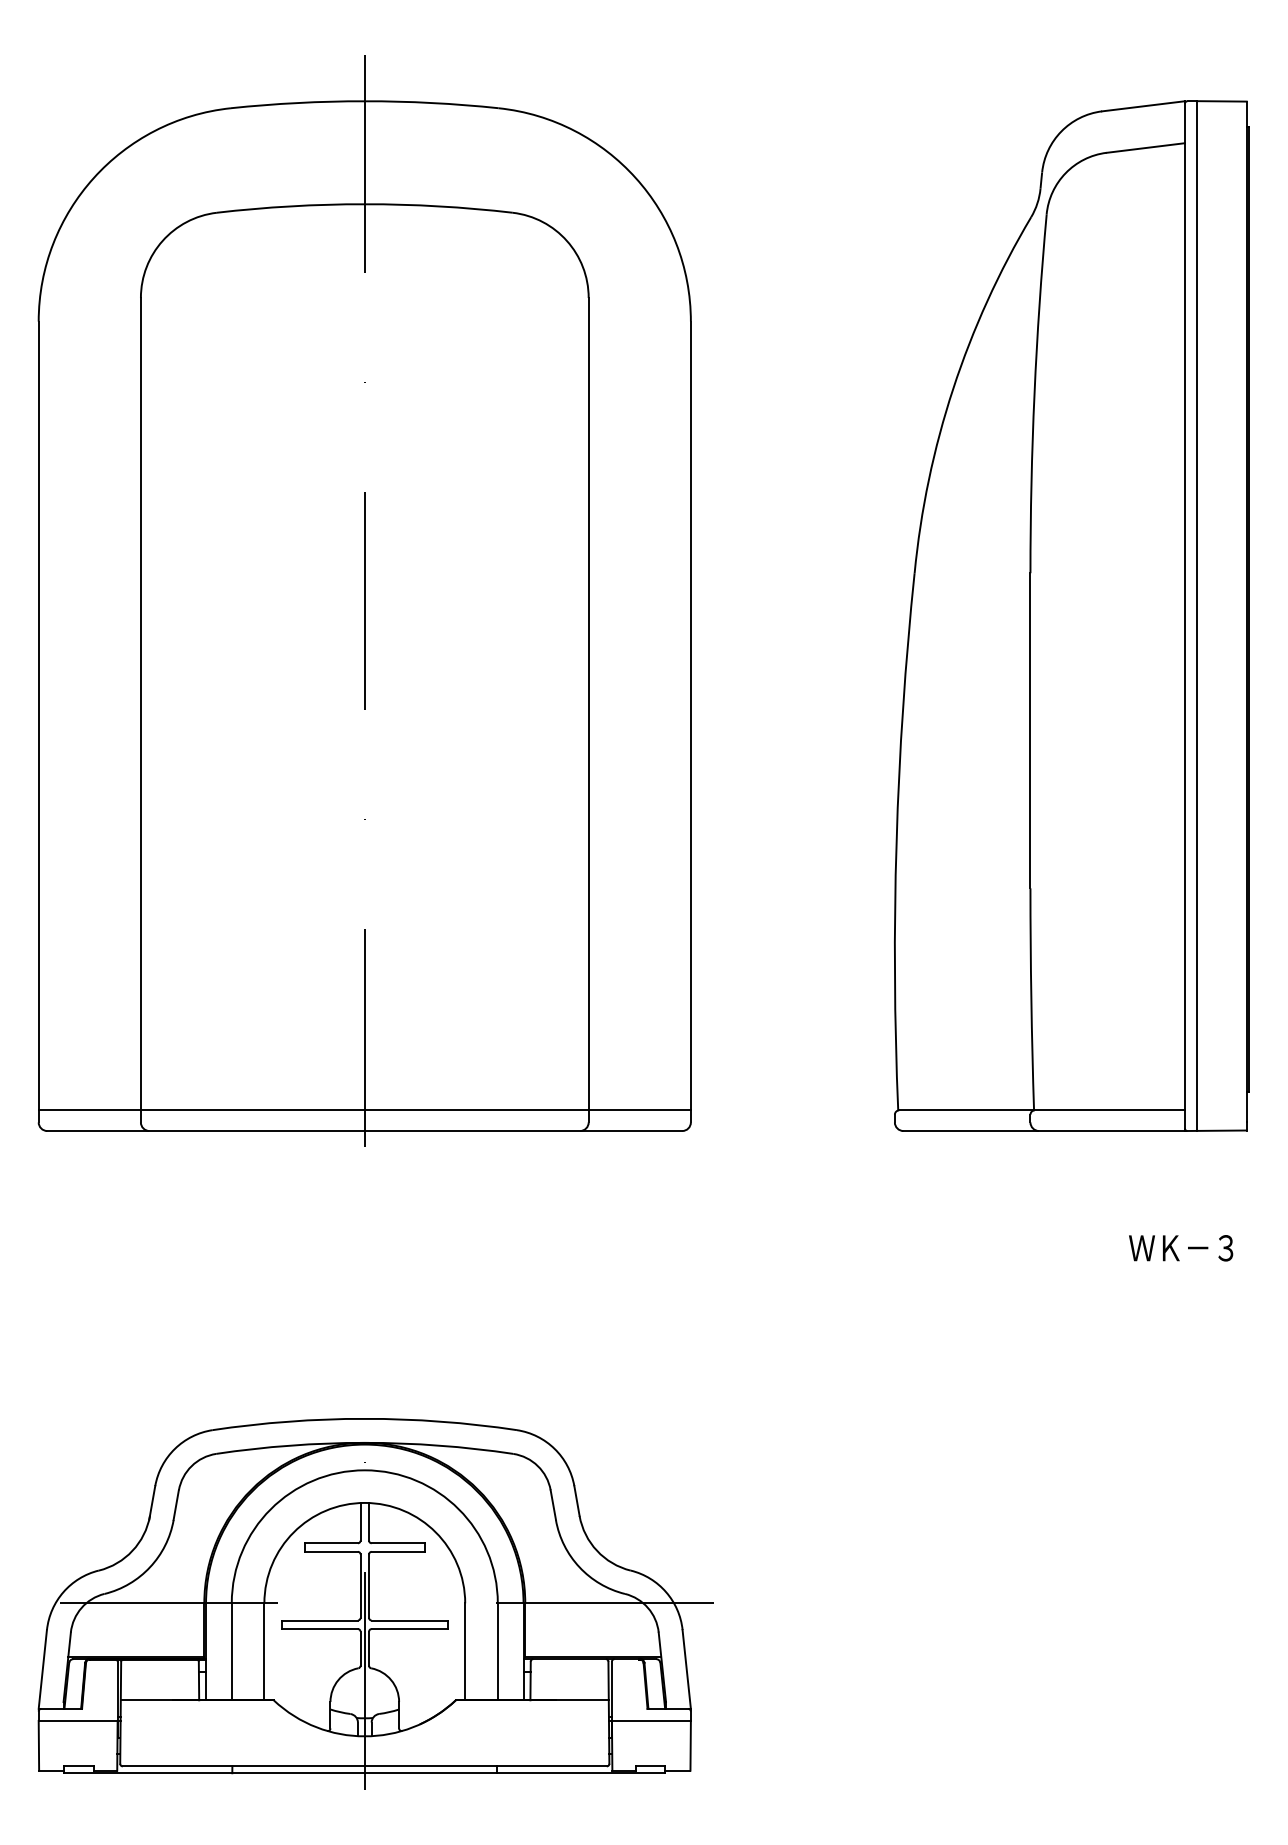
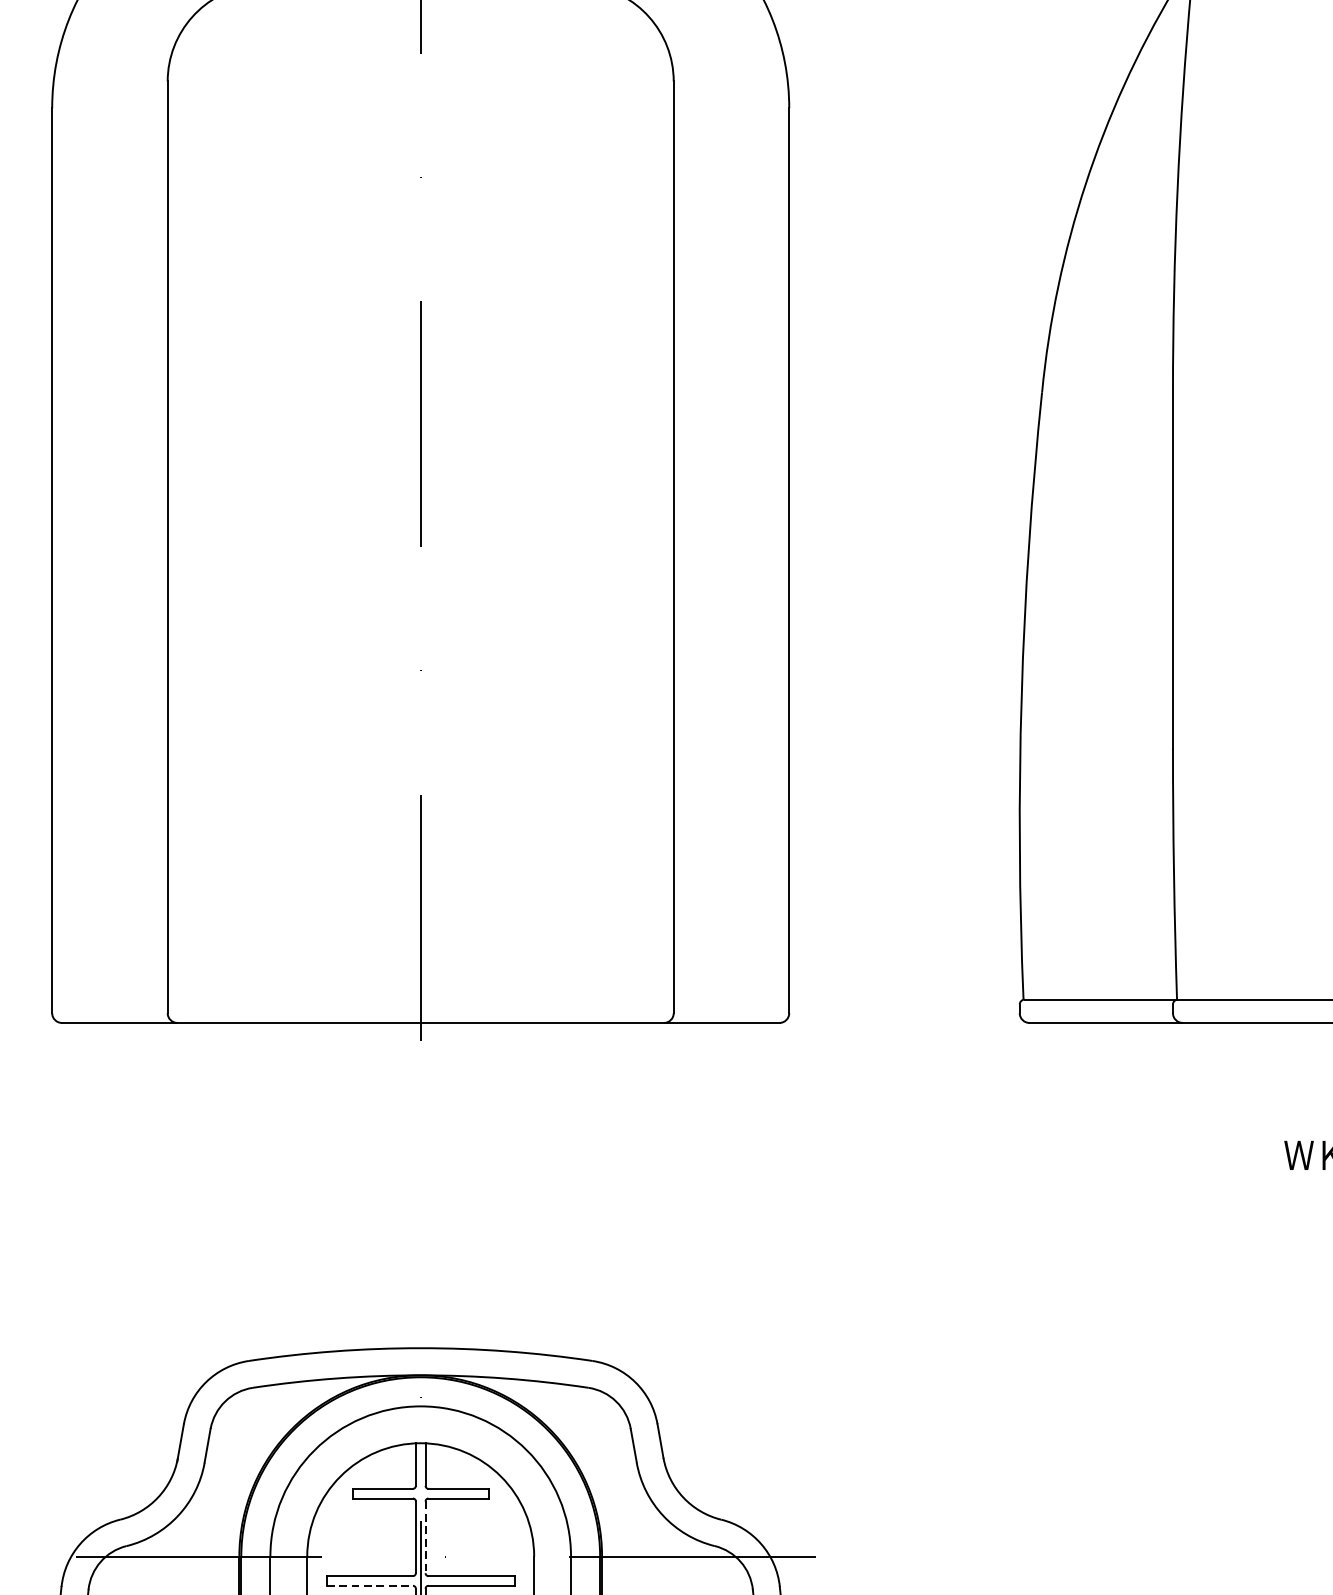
line: (364, 1110) -> (420, 999), removed
line: (369, 1586) -> (426, 1537), solid -> dashed
line: (320, 1629) -> (370, 1586), solid -> dashed

